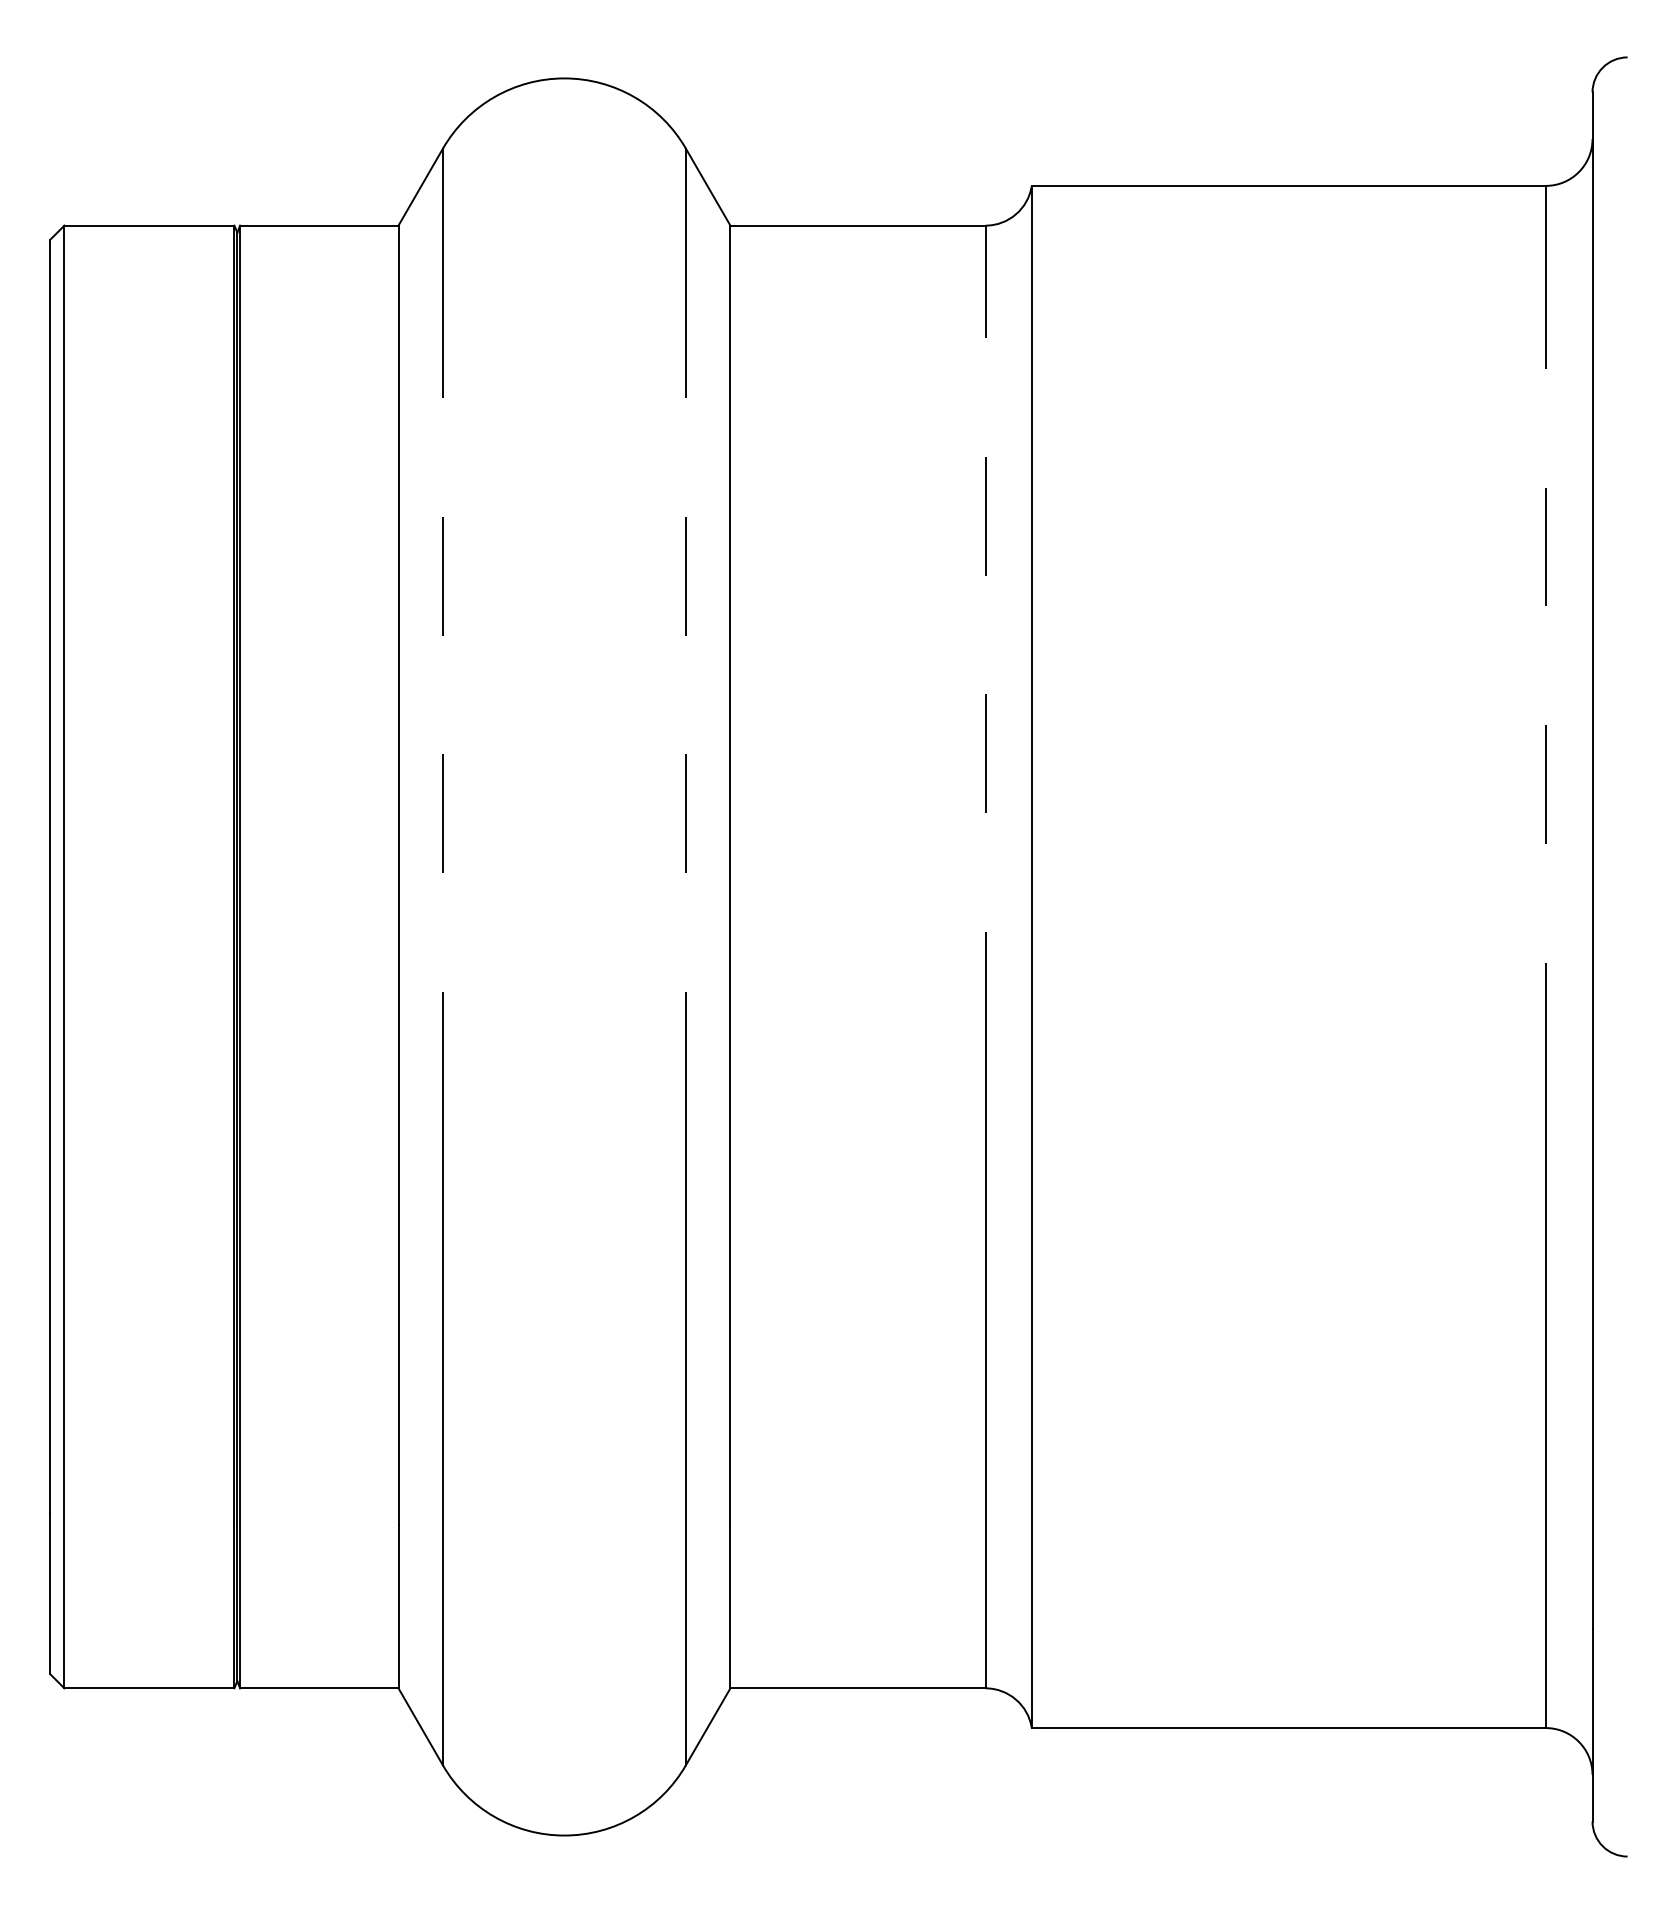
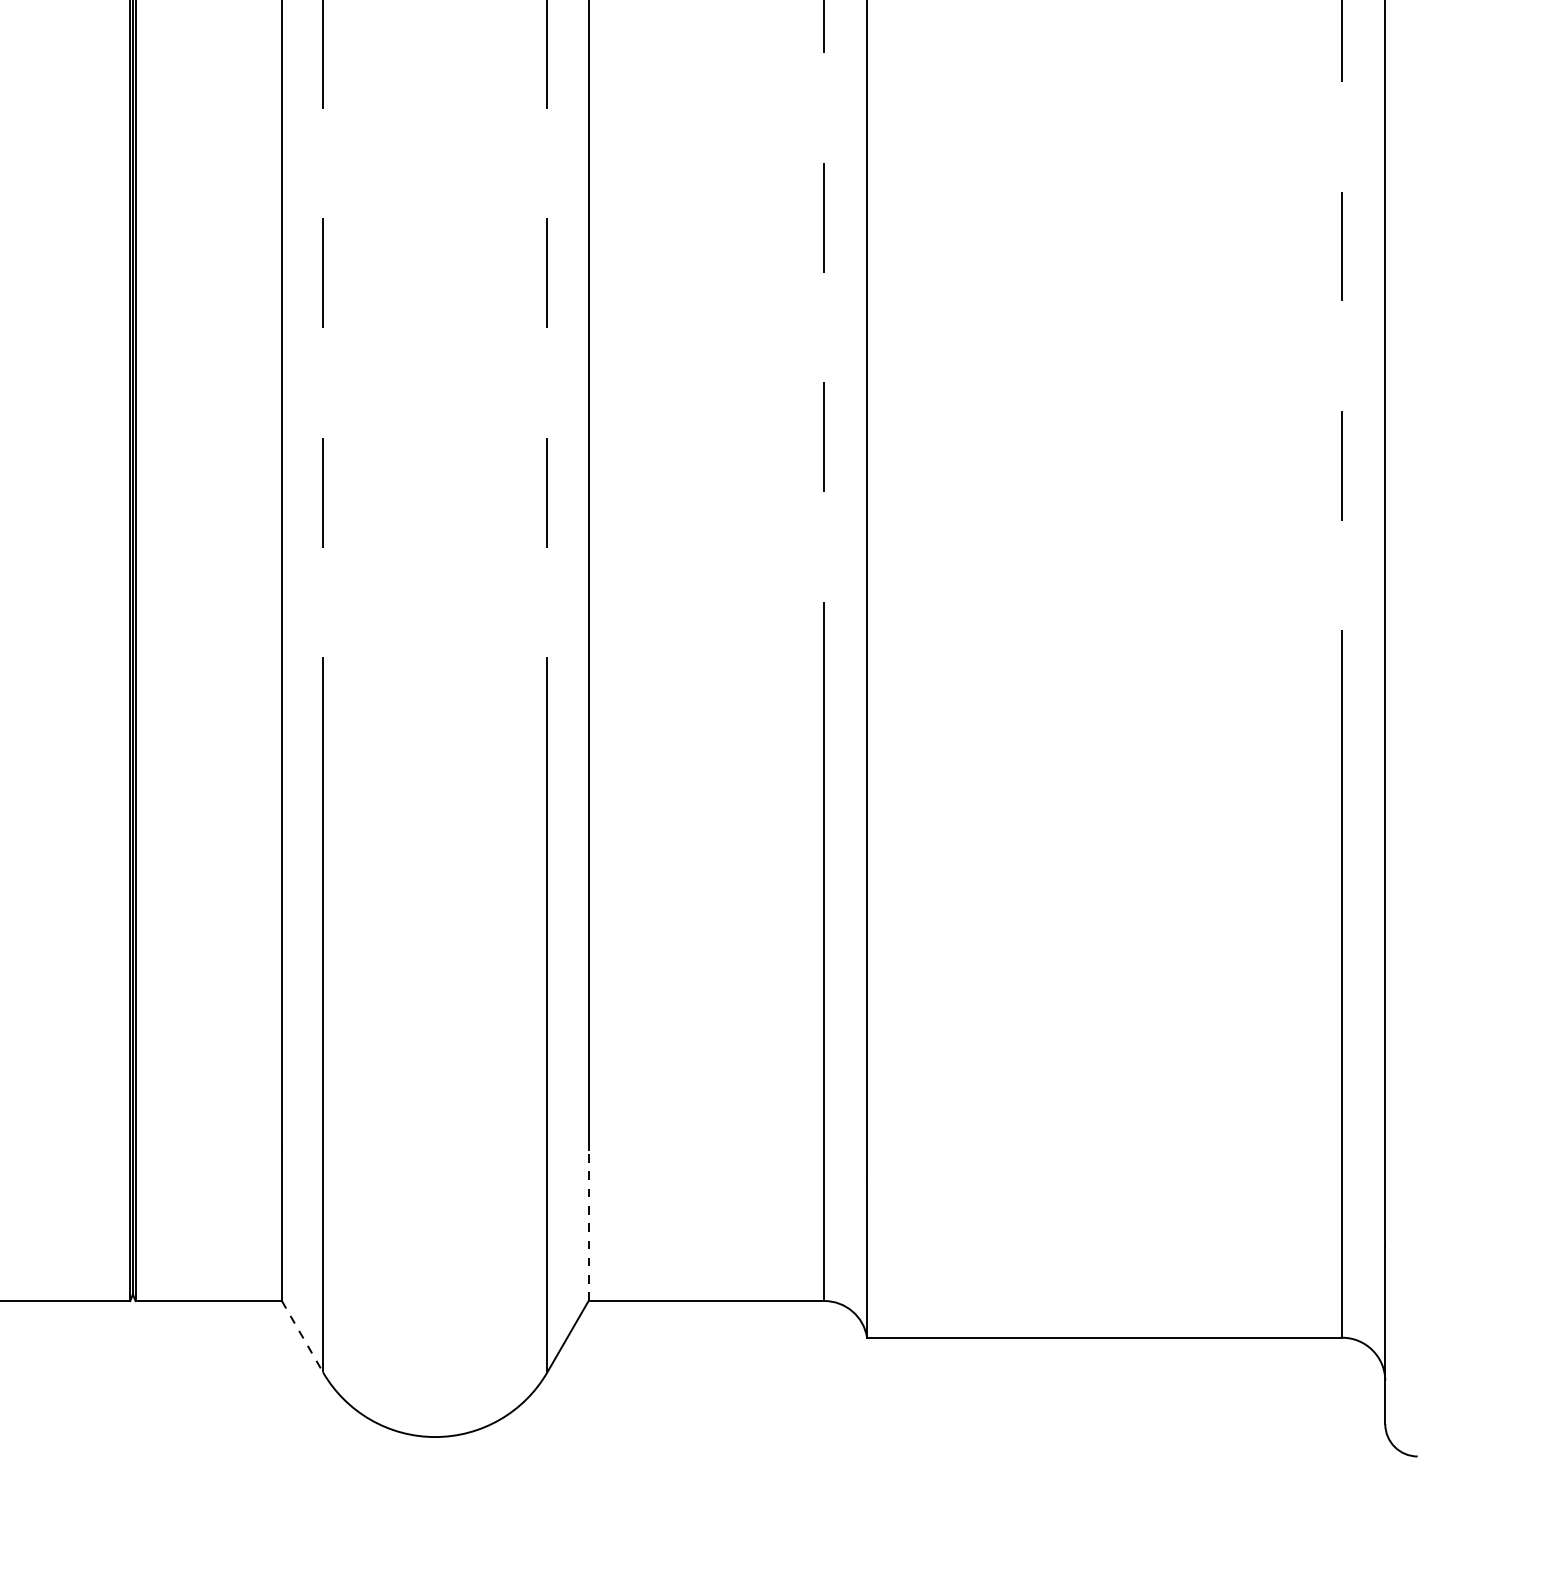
line: (730, 1606) -> (588, 1225), solid -> dashed
line: (420, 1726) -> (302, 1336), solid -> dashed

